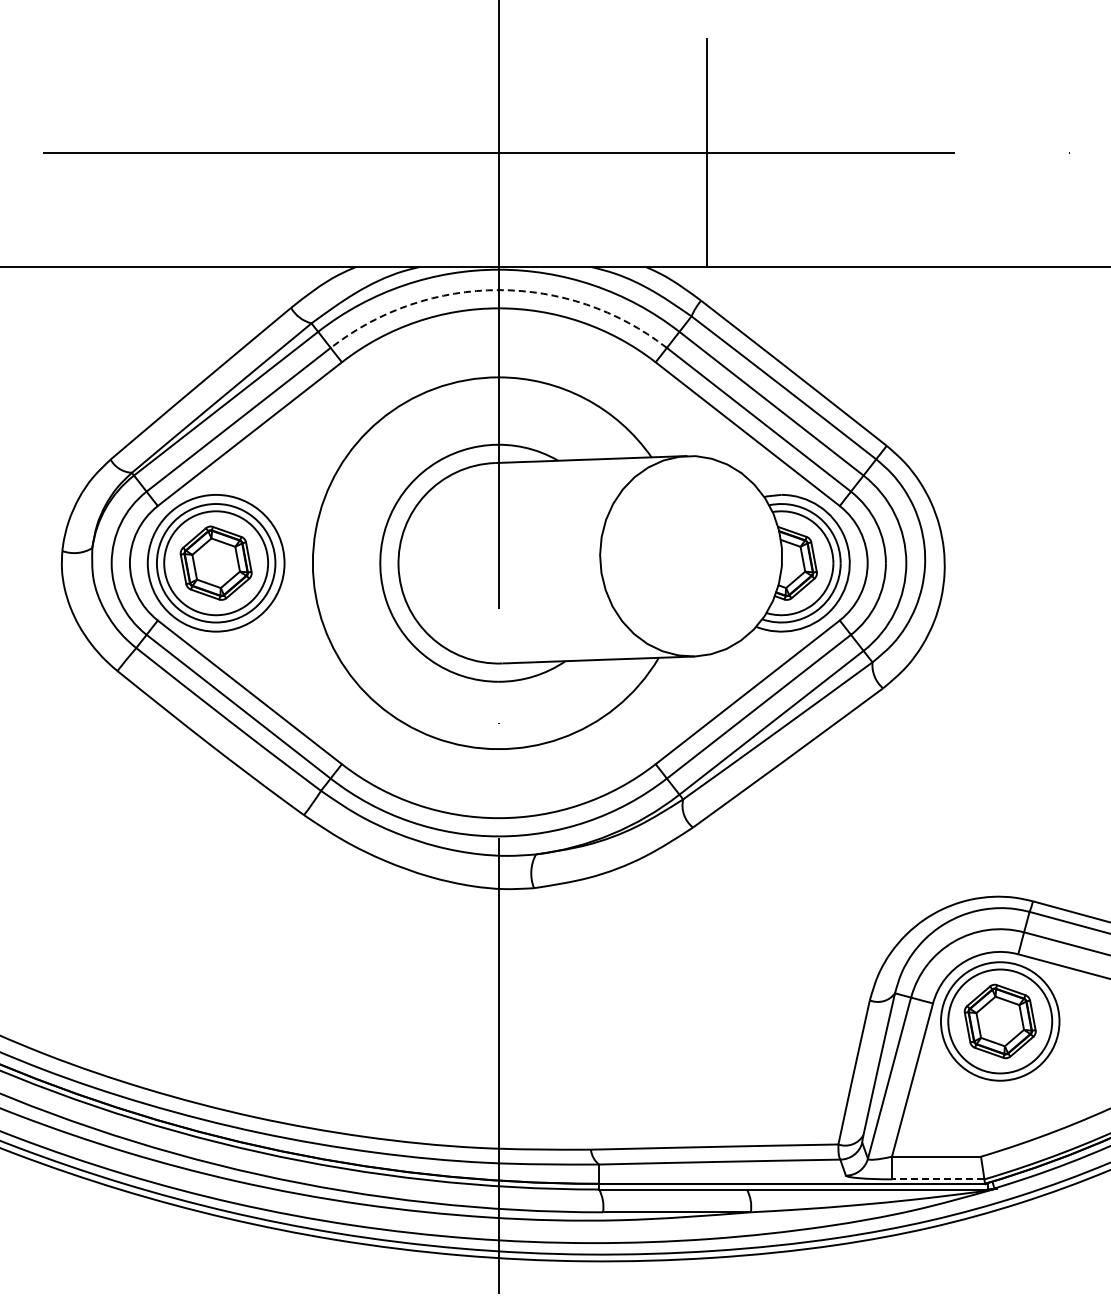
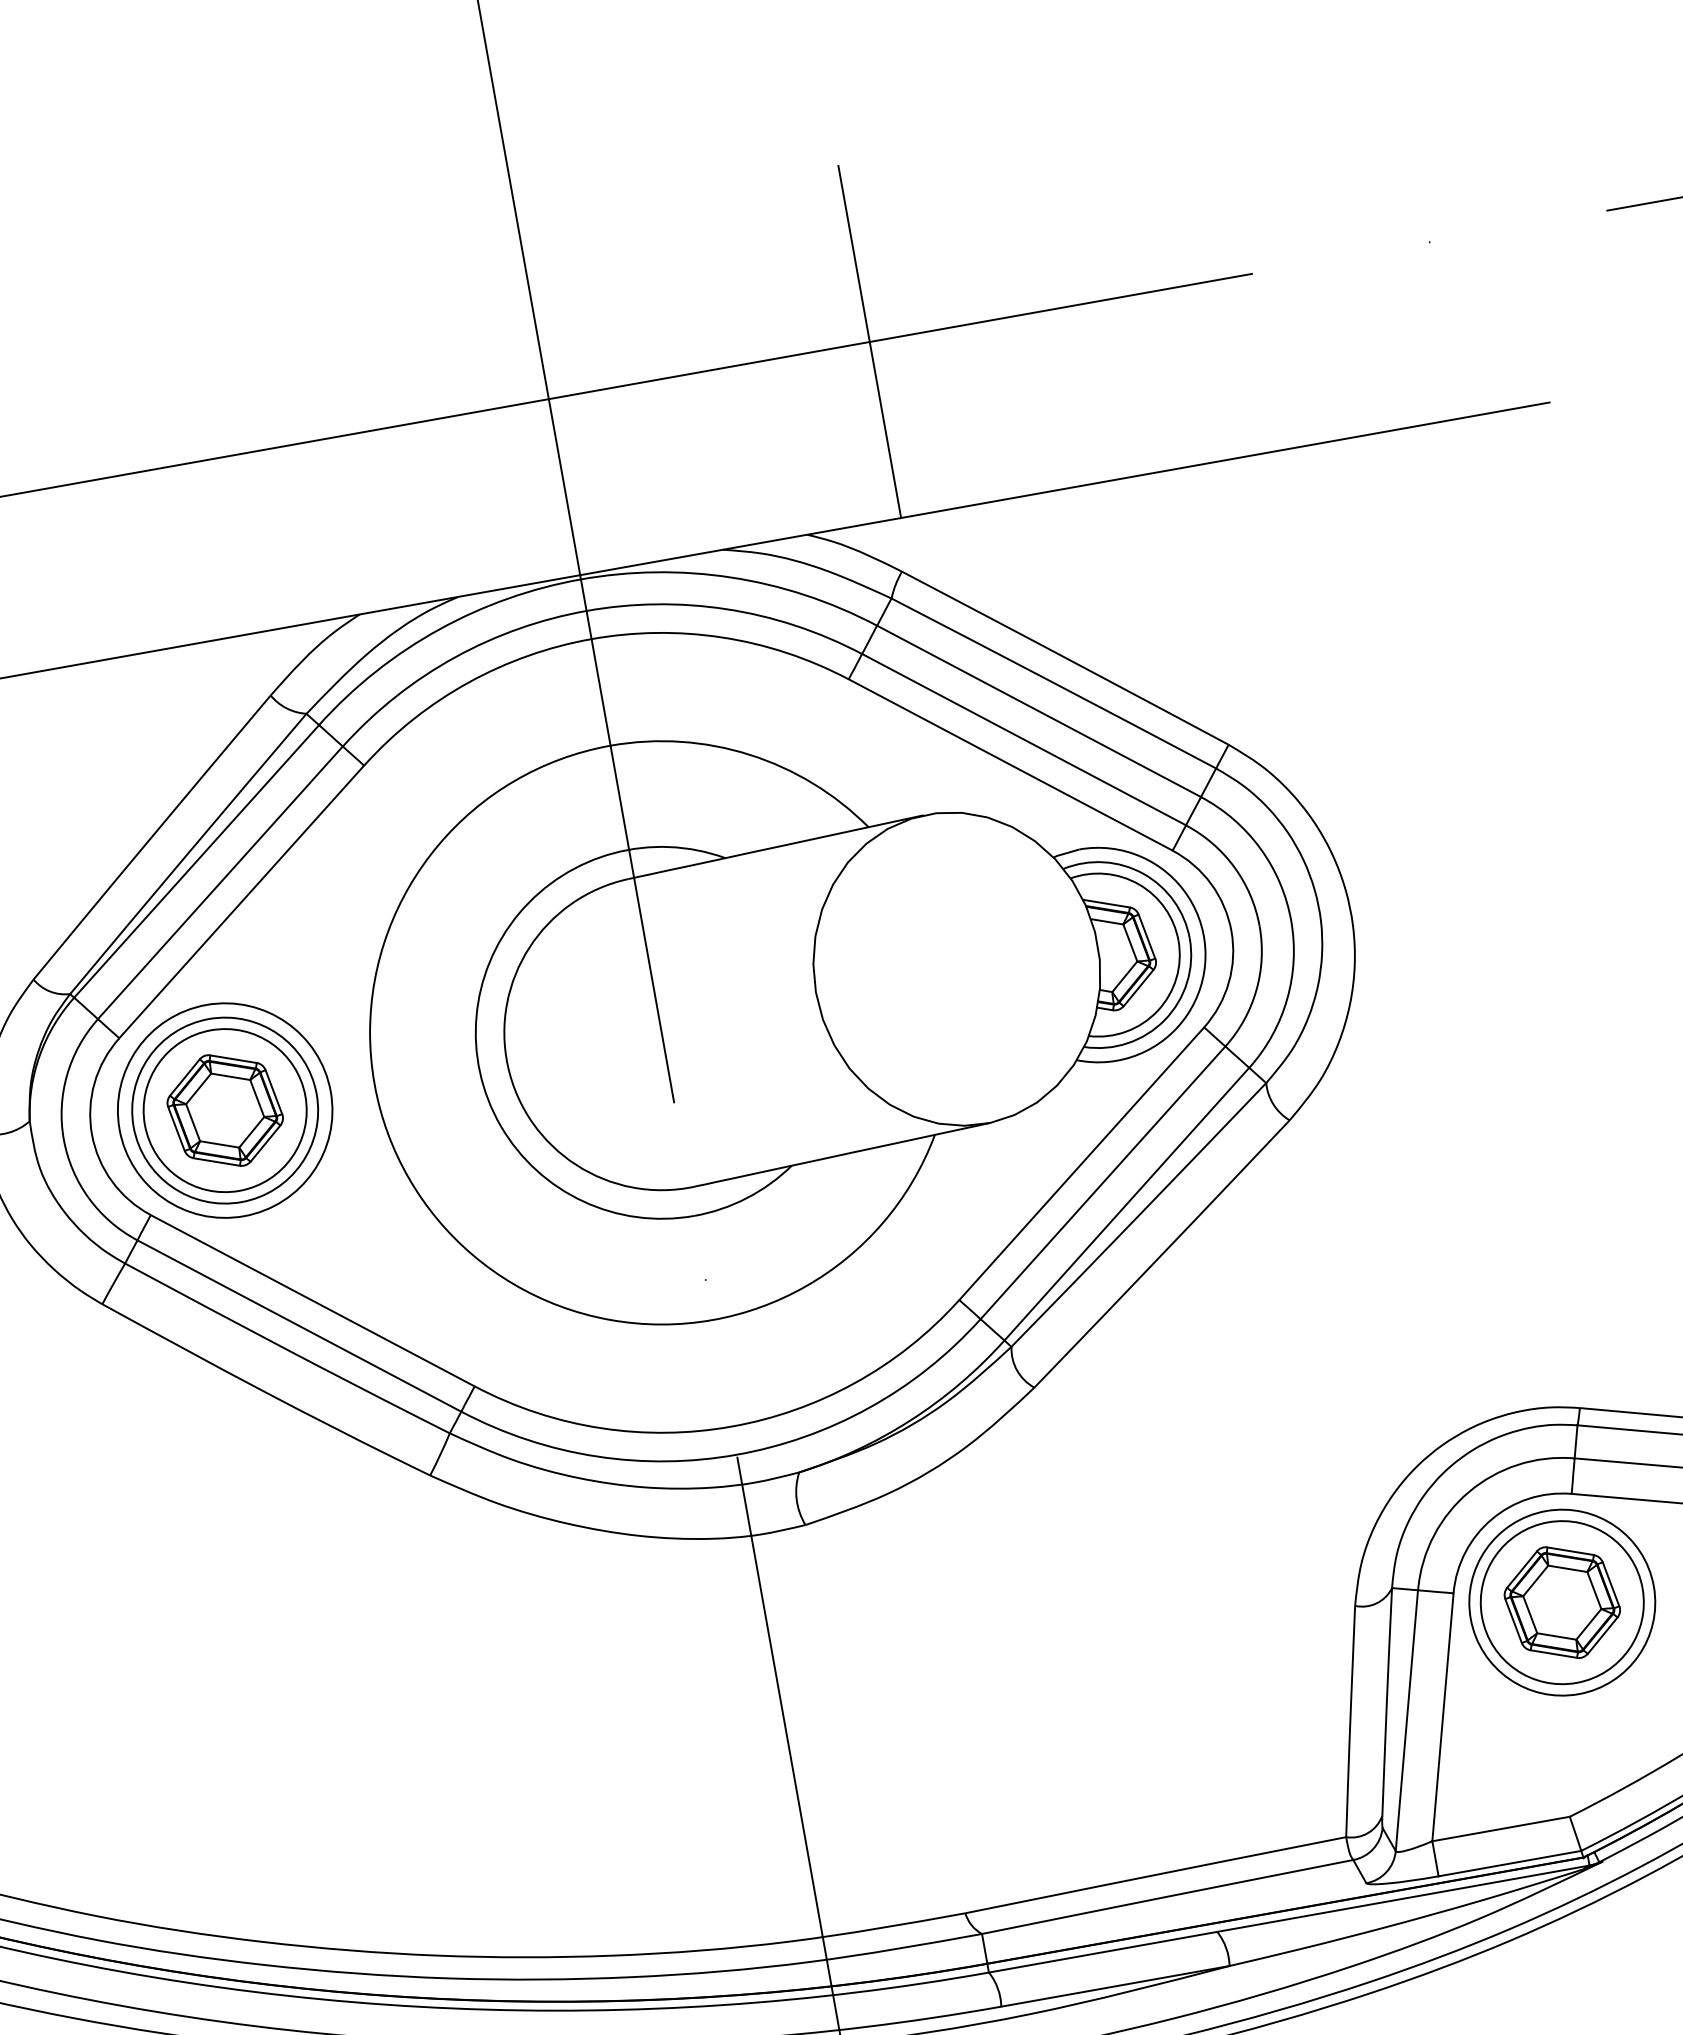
arc: (498, 290) -> (586, 611), dashed -> solid
line: (937, 1179) -> (1508, 1863), dashed -> solid

